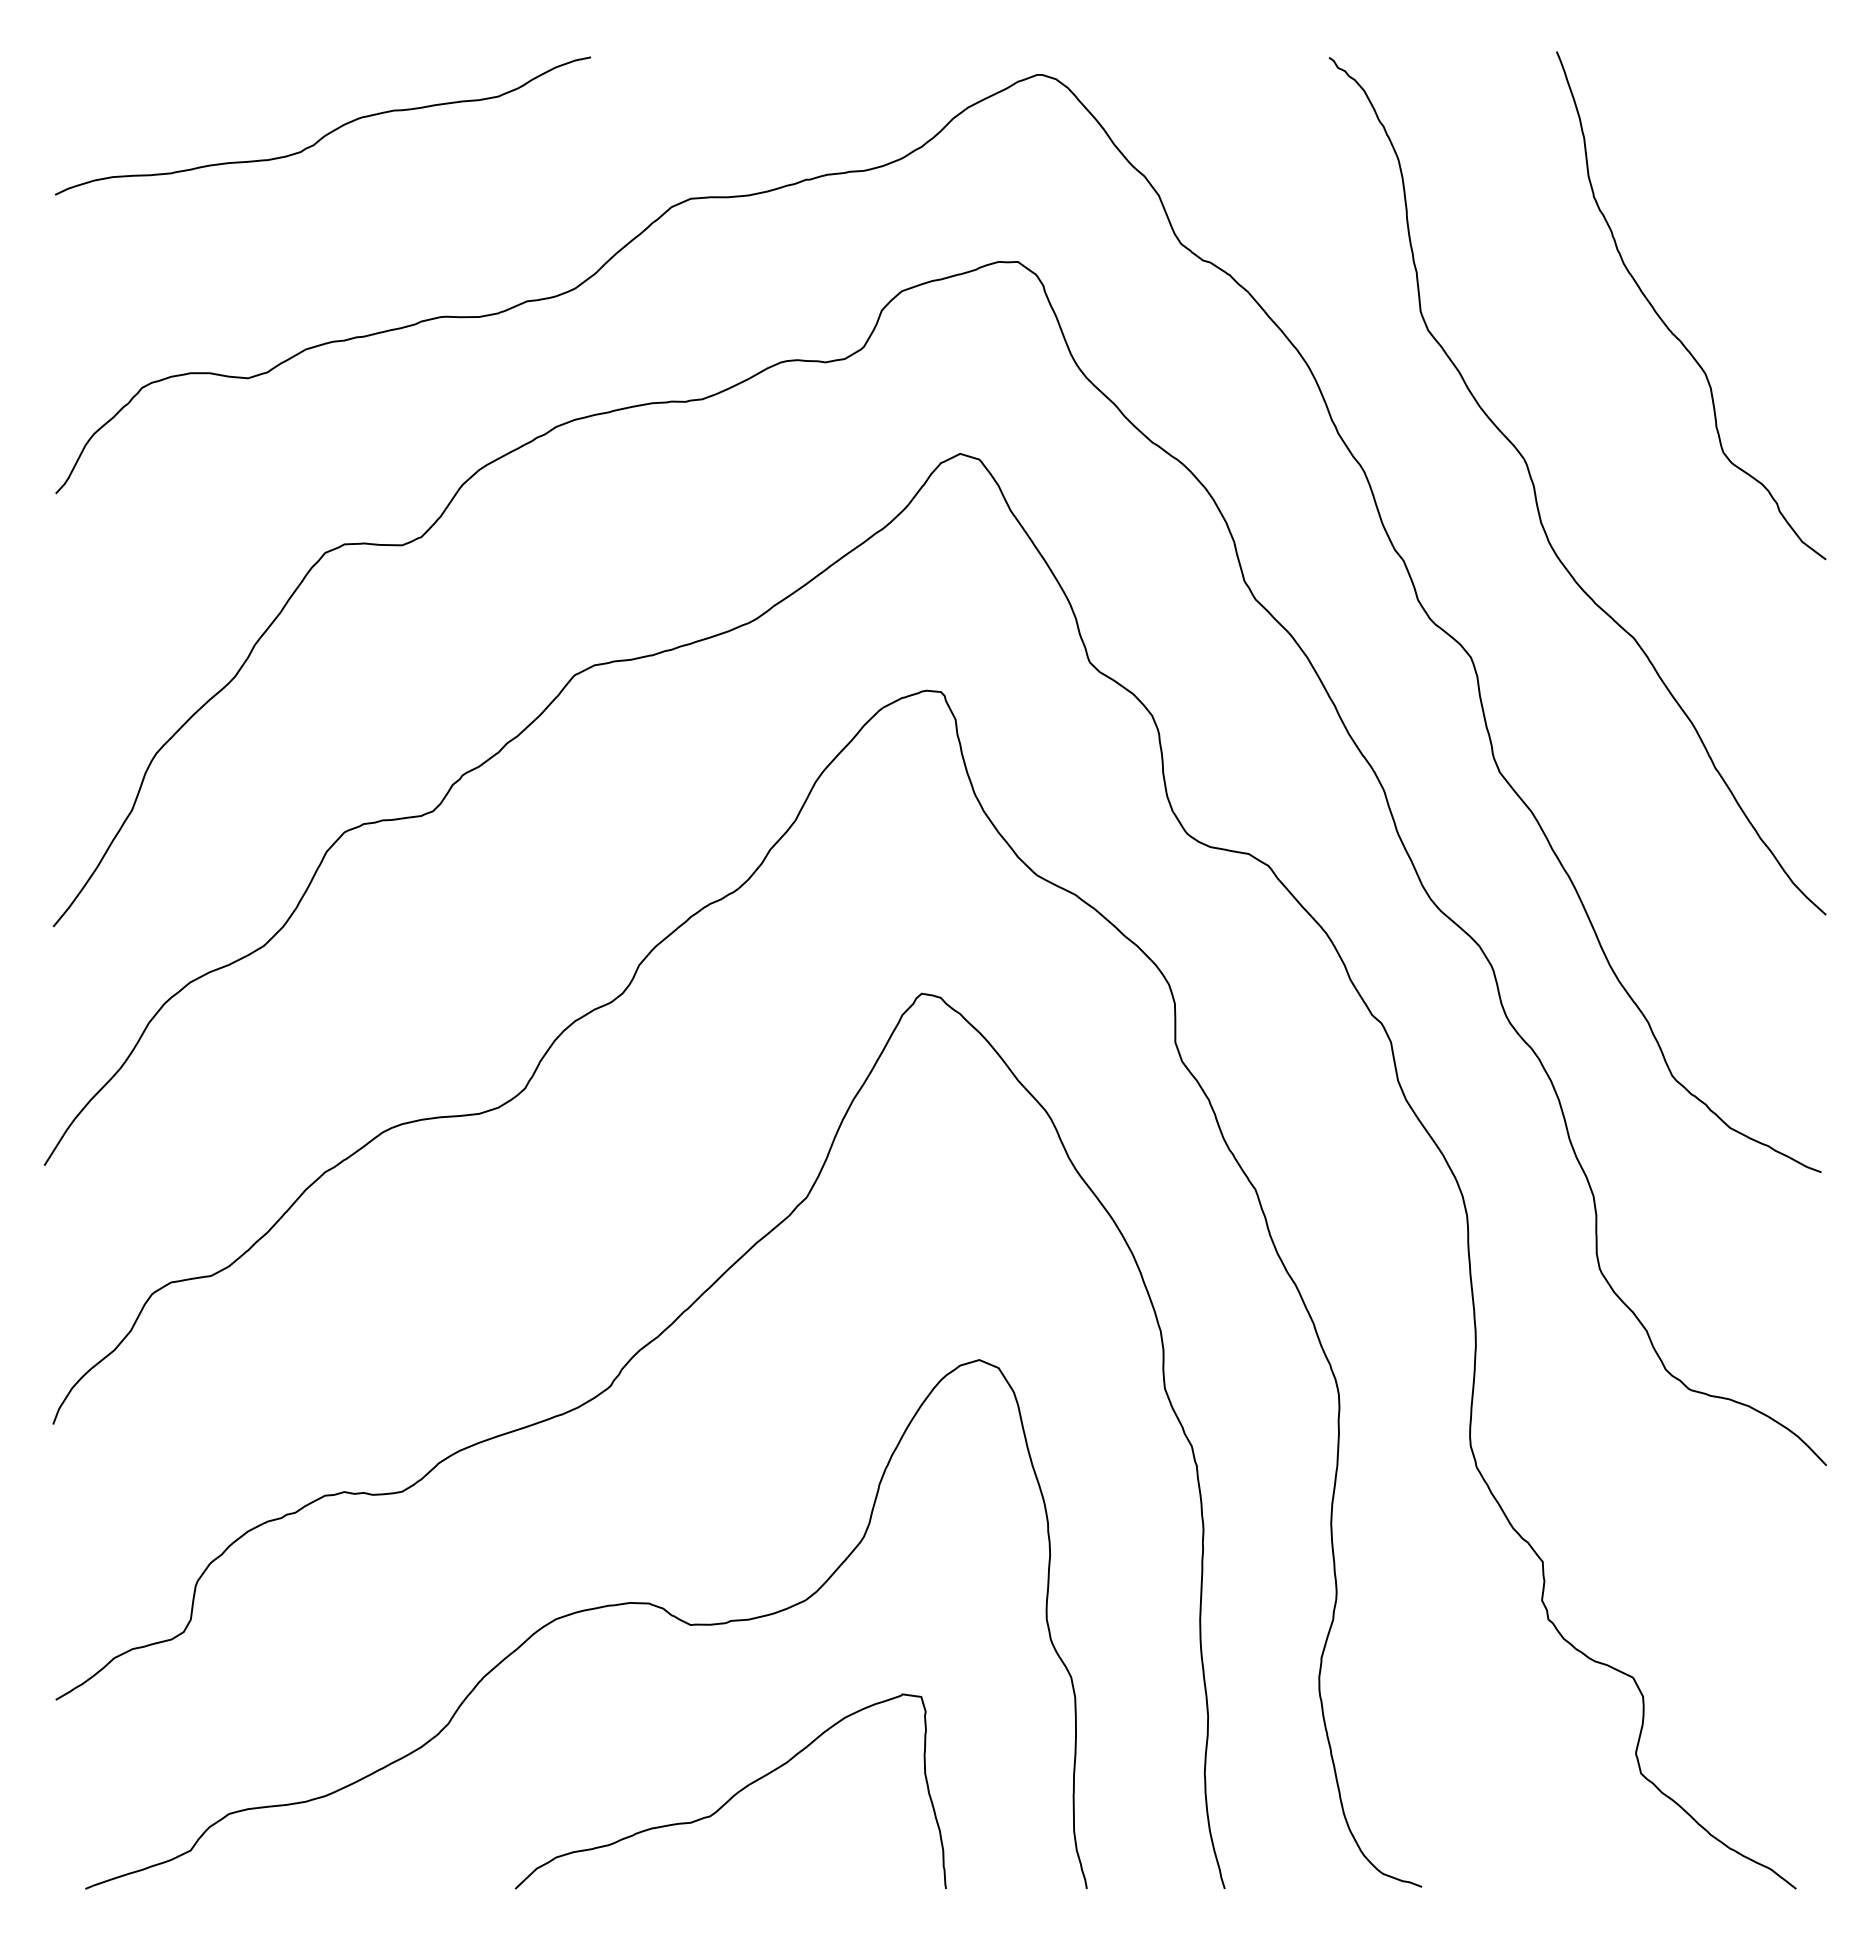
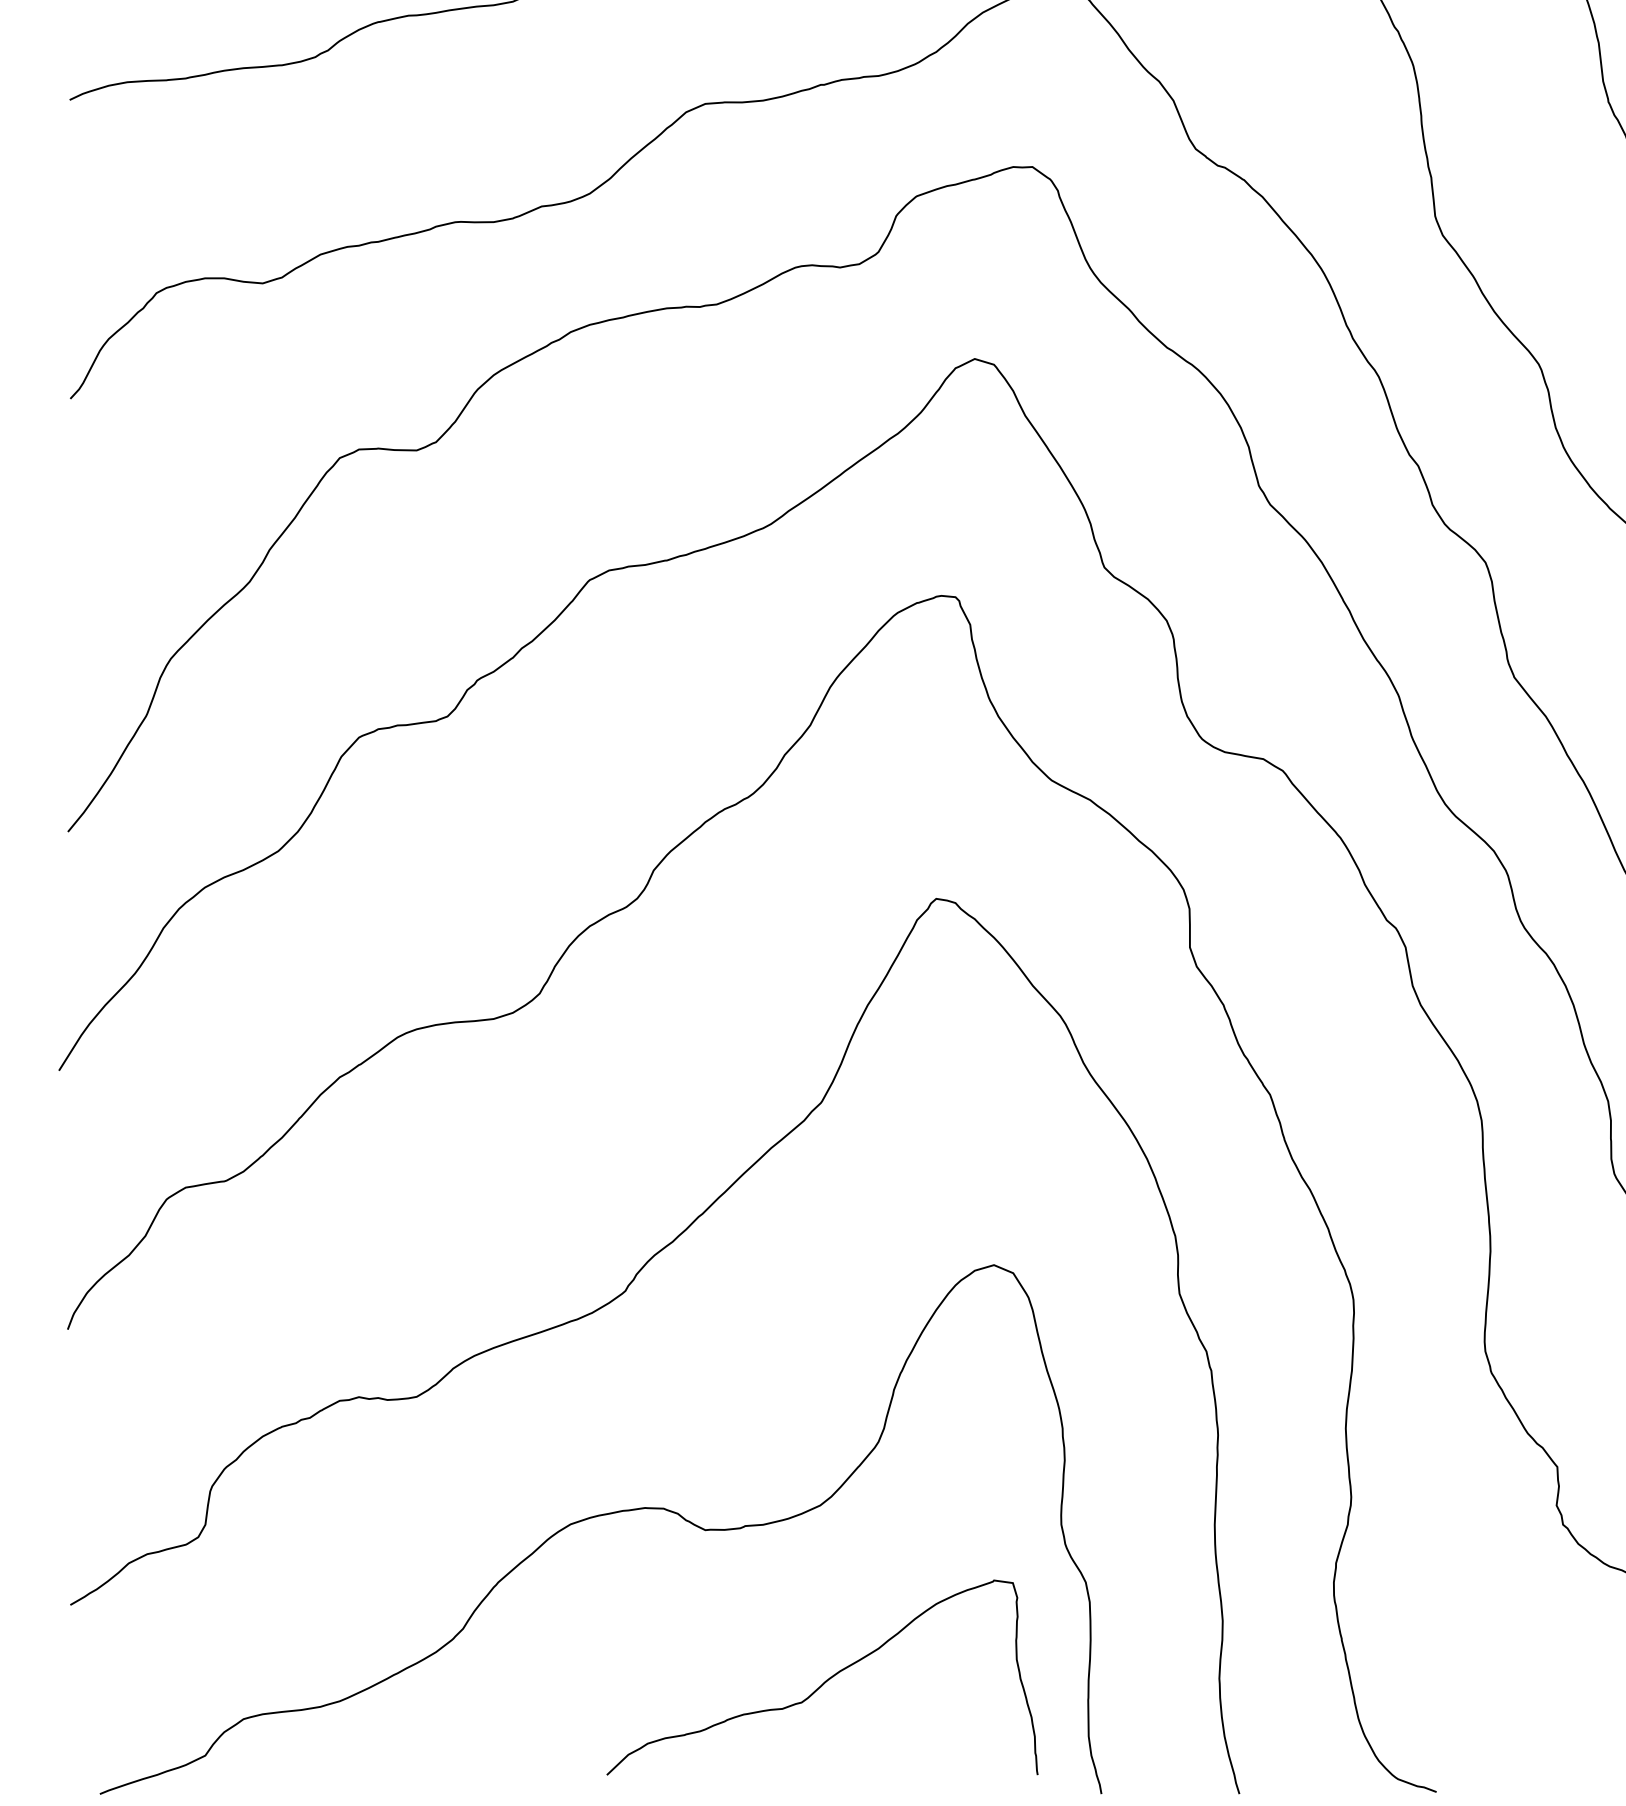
curve: (733, 1794) -> (825, 1680), moved

